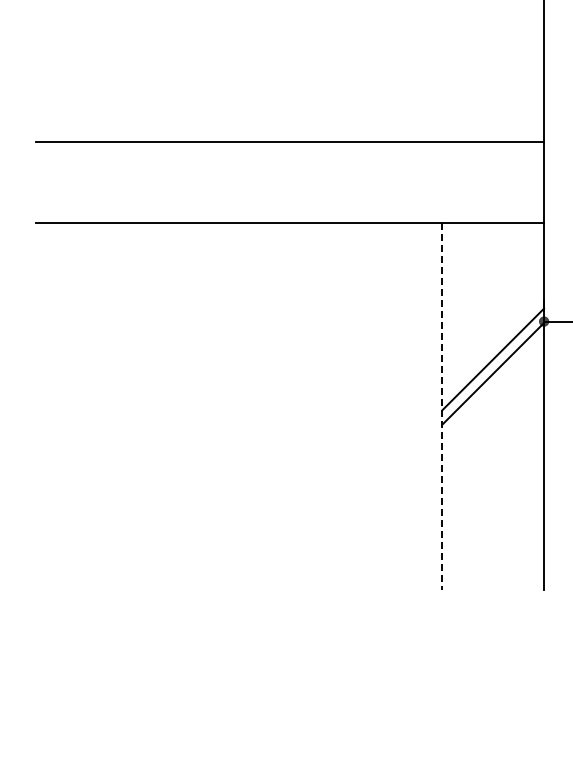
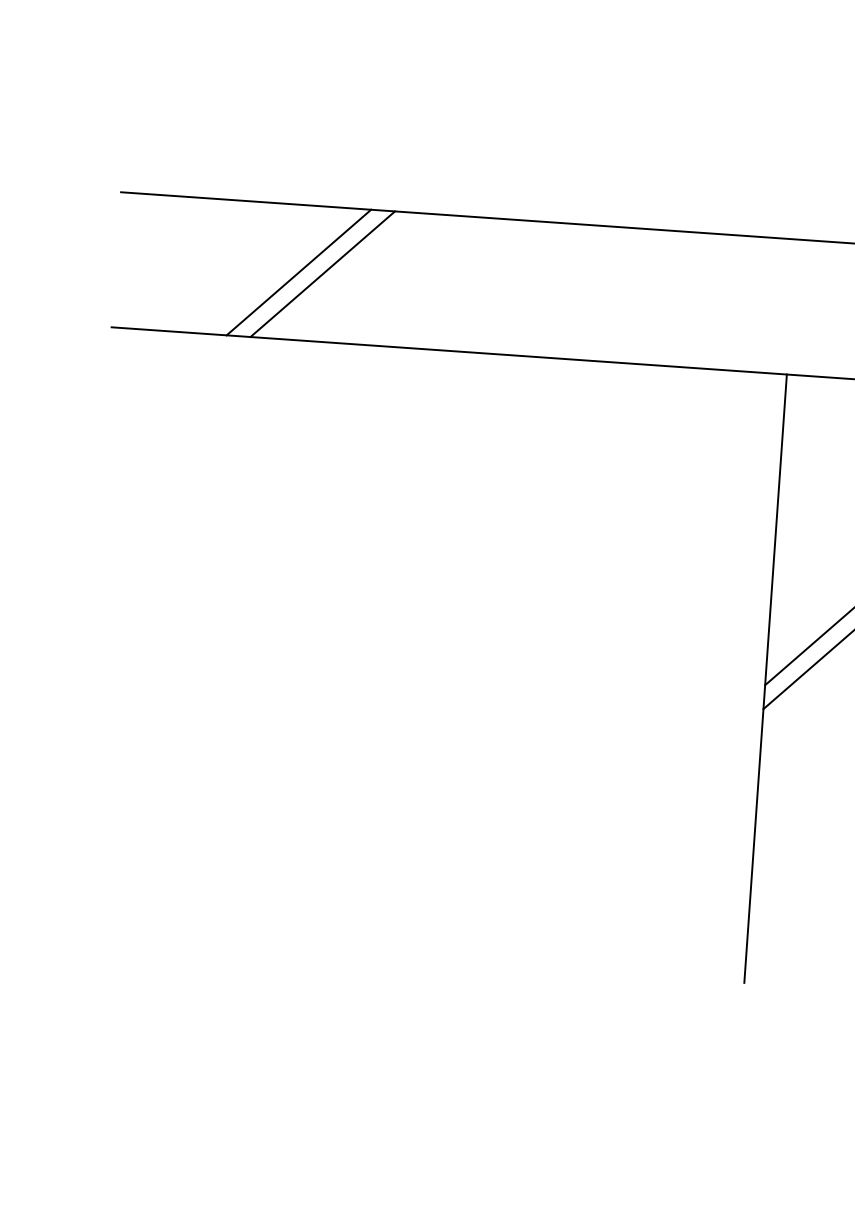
line: (145, 182) -> (298, 272), added
line: (159, 182) -> (322, 274), added
line: (442, 406) -> (765, 678), dashed -> solid

